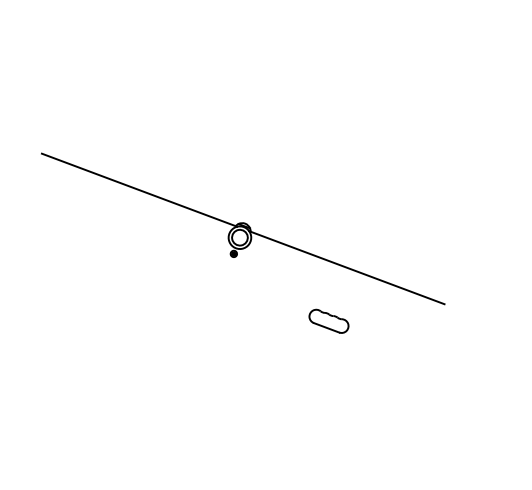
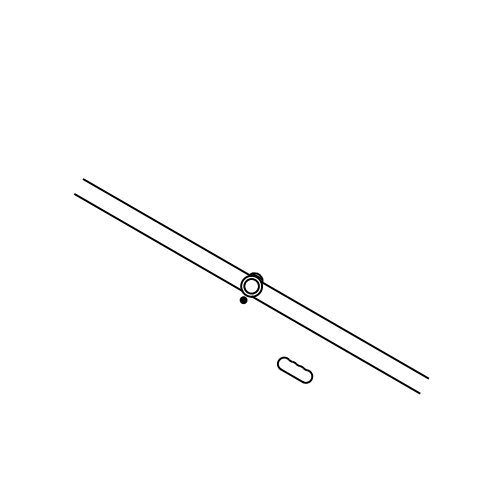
line: (132, 207) -> (158, 242), added
line: (339, 284) -> (335, 344), added
part: (329, 320) -> (295, 369), moved

